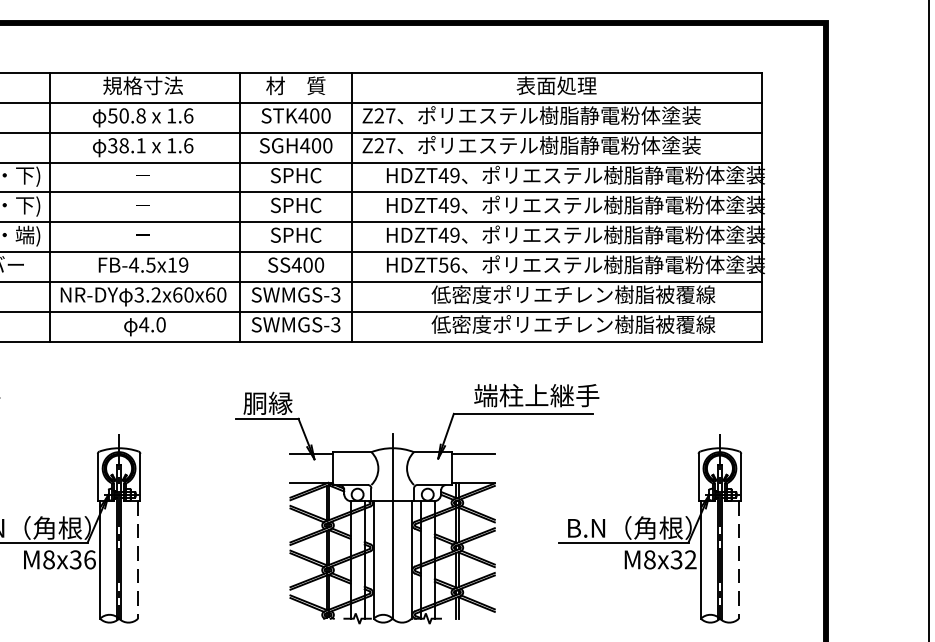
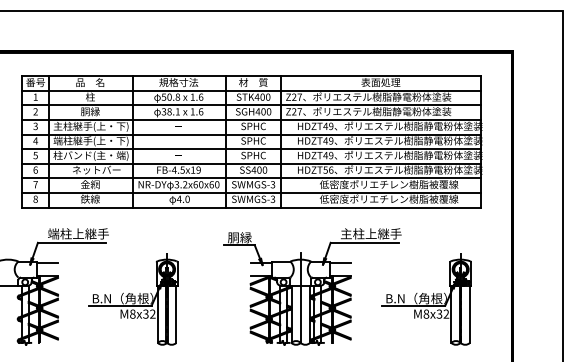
text: (484, 394) -> (345, 233), 端柱上継手 -> 主柱上継手
text: (89, 558) -> (152, 313), M8x36 -> M8x32
line: (138, 560) -> (176, 314), dashed -> solid
line: (738, 560) -> (469, 314), dashed -> solid

